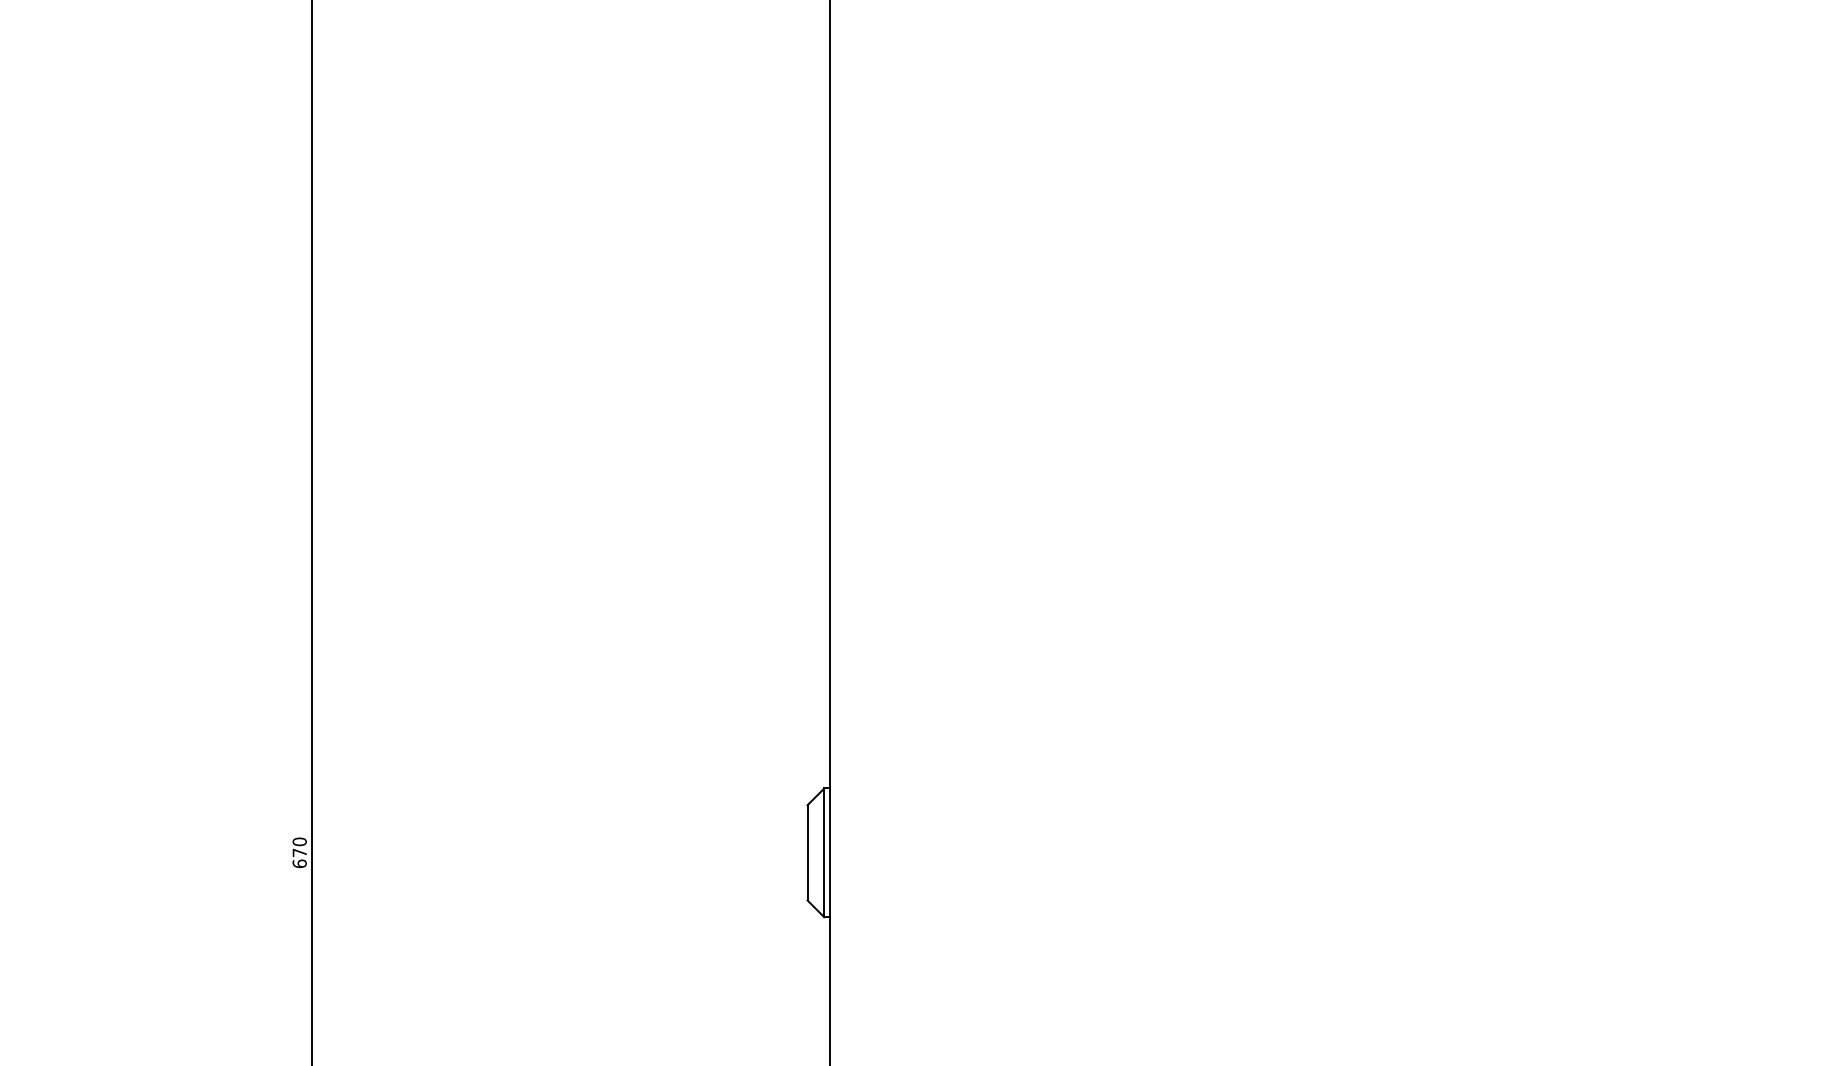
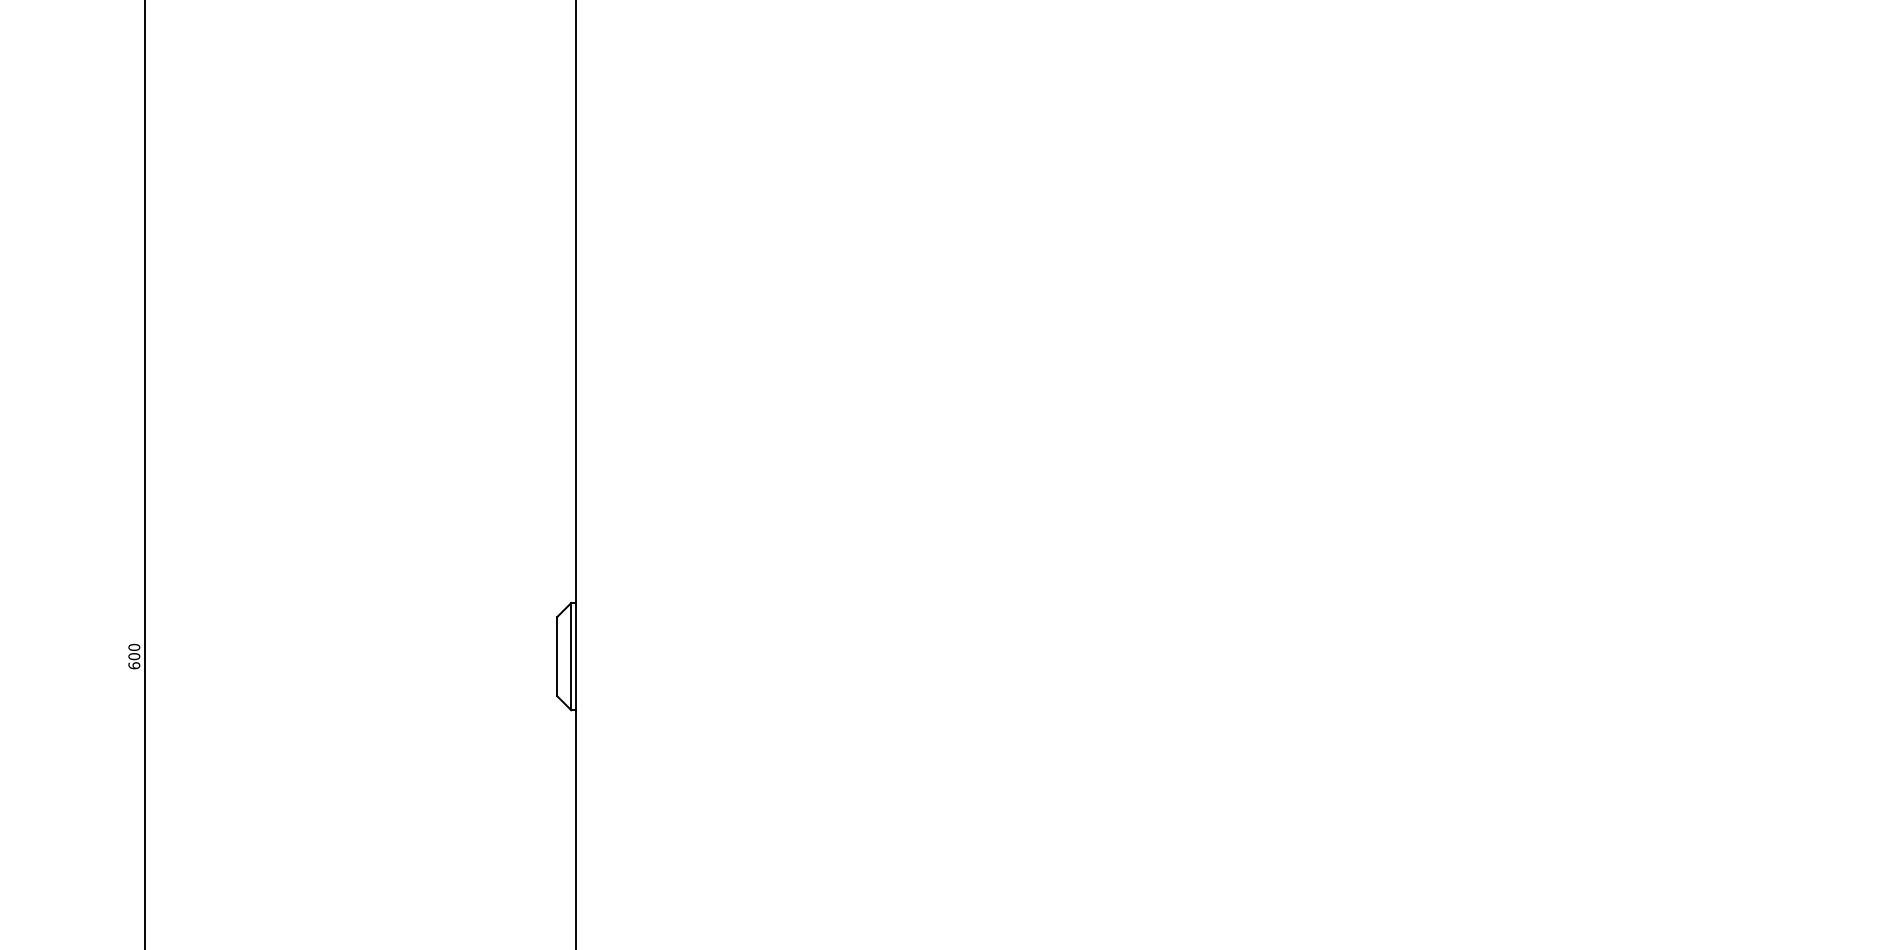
text: (299, 852) -> (134, 656), 670 -> 600

